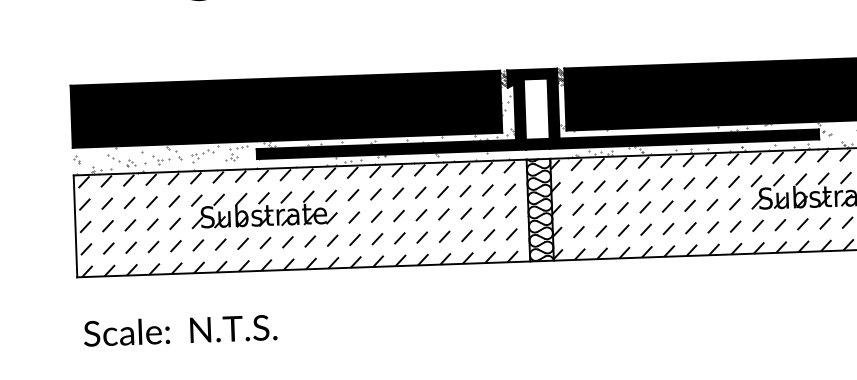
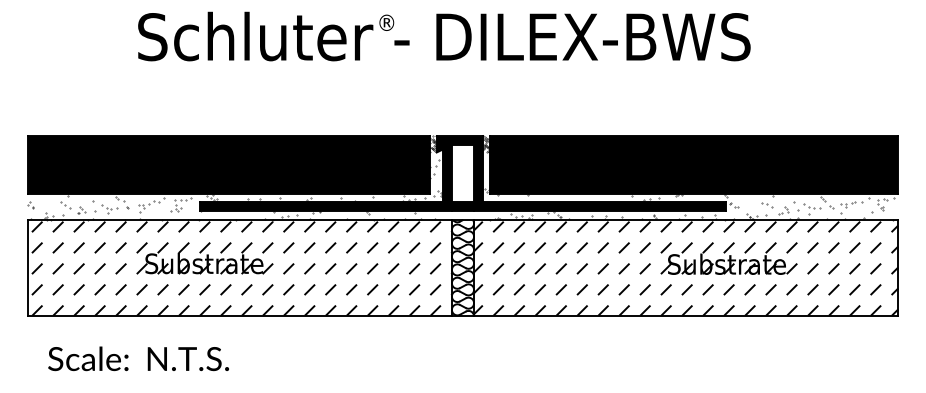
text: (180, 330) -> (138, 358), moved

